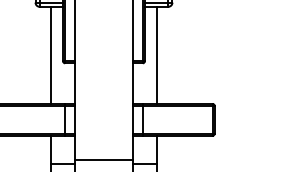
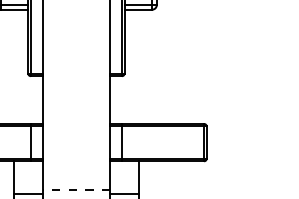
line: (51, 55) -> (14, 66), removed
line: (156, 55) -> (138, 66), removed
line: (104, 160) -> (77, 190), solid -> dashed

